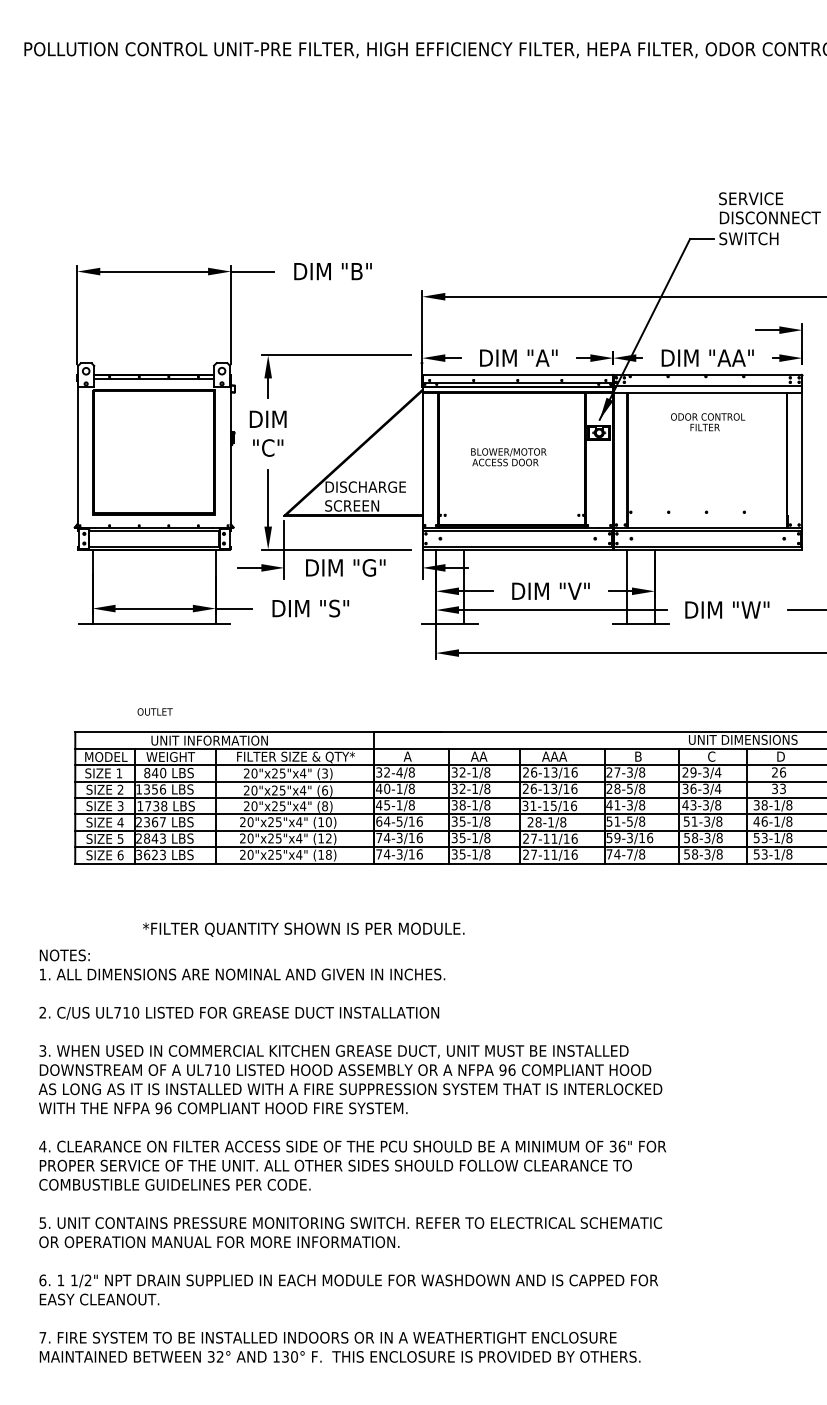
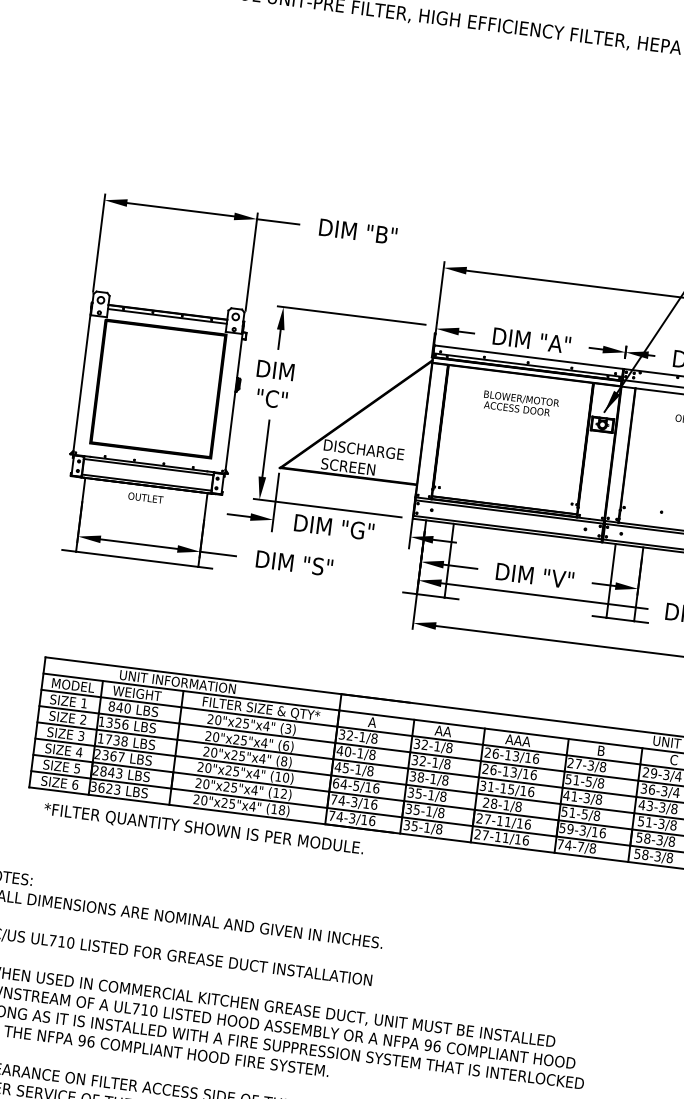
text: (508, 457) -> (520, 404), moved
text: (154, 711) -> (145, 497), moved
text: (399, 772) -> (362, 737), 32-4/8 -> 32-1/8
text: (613, 788) -> (572, 779), 28-5/8 -> 51-5/8
text: (303, 929) -> (203, 829), moved

